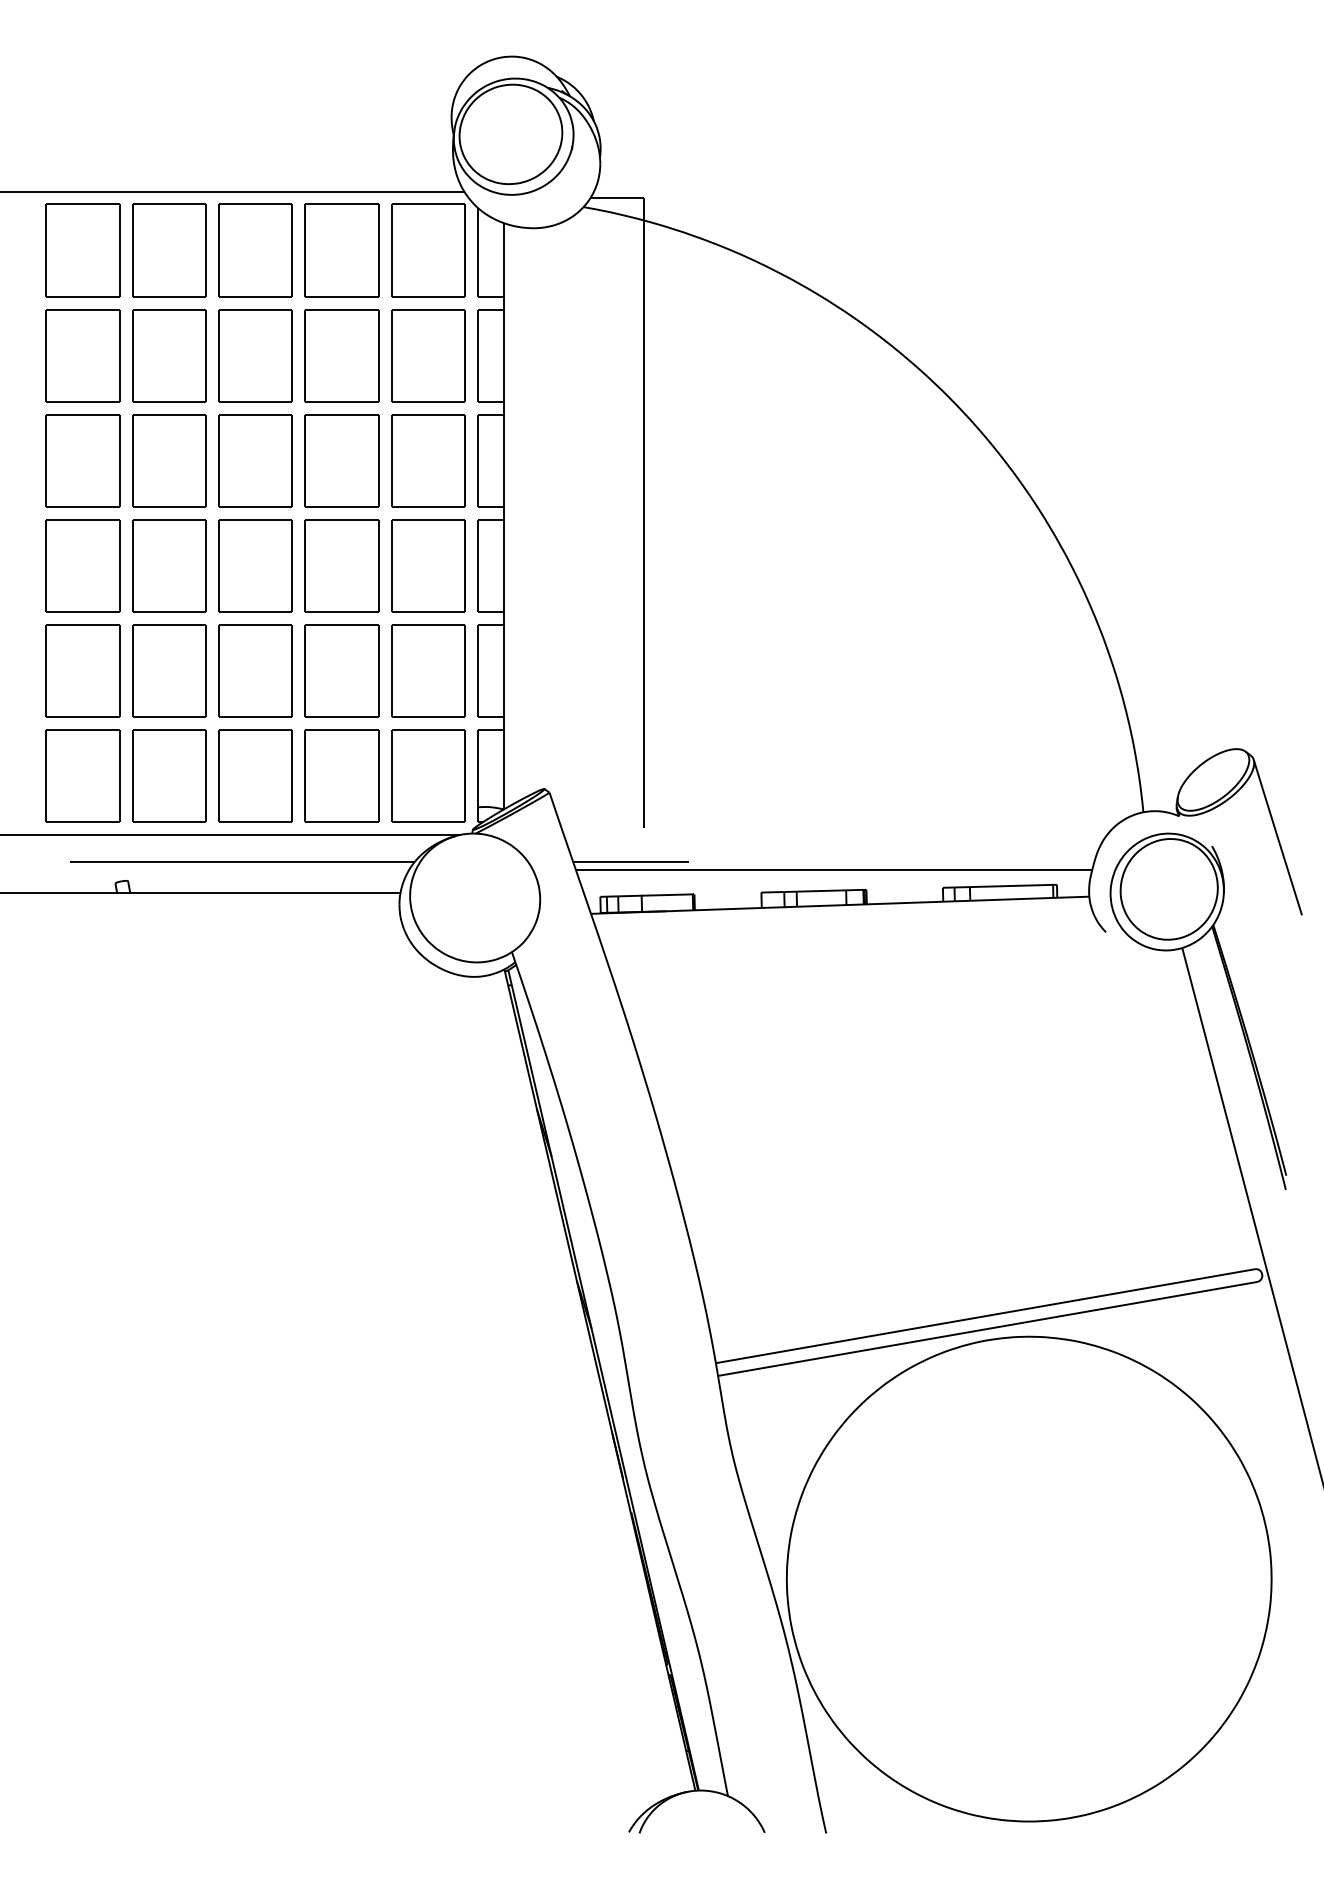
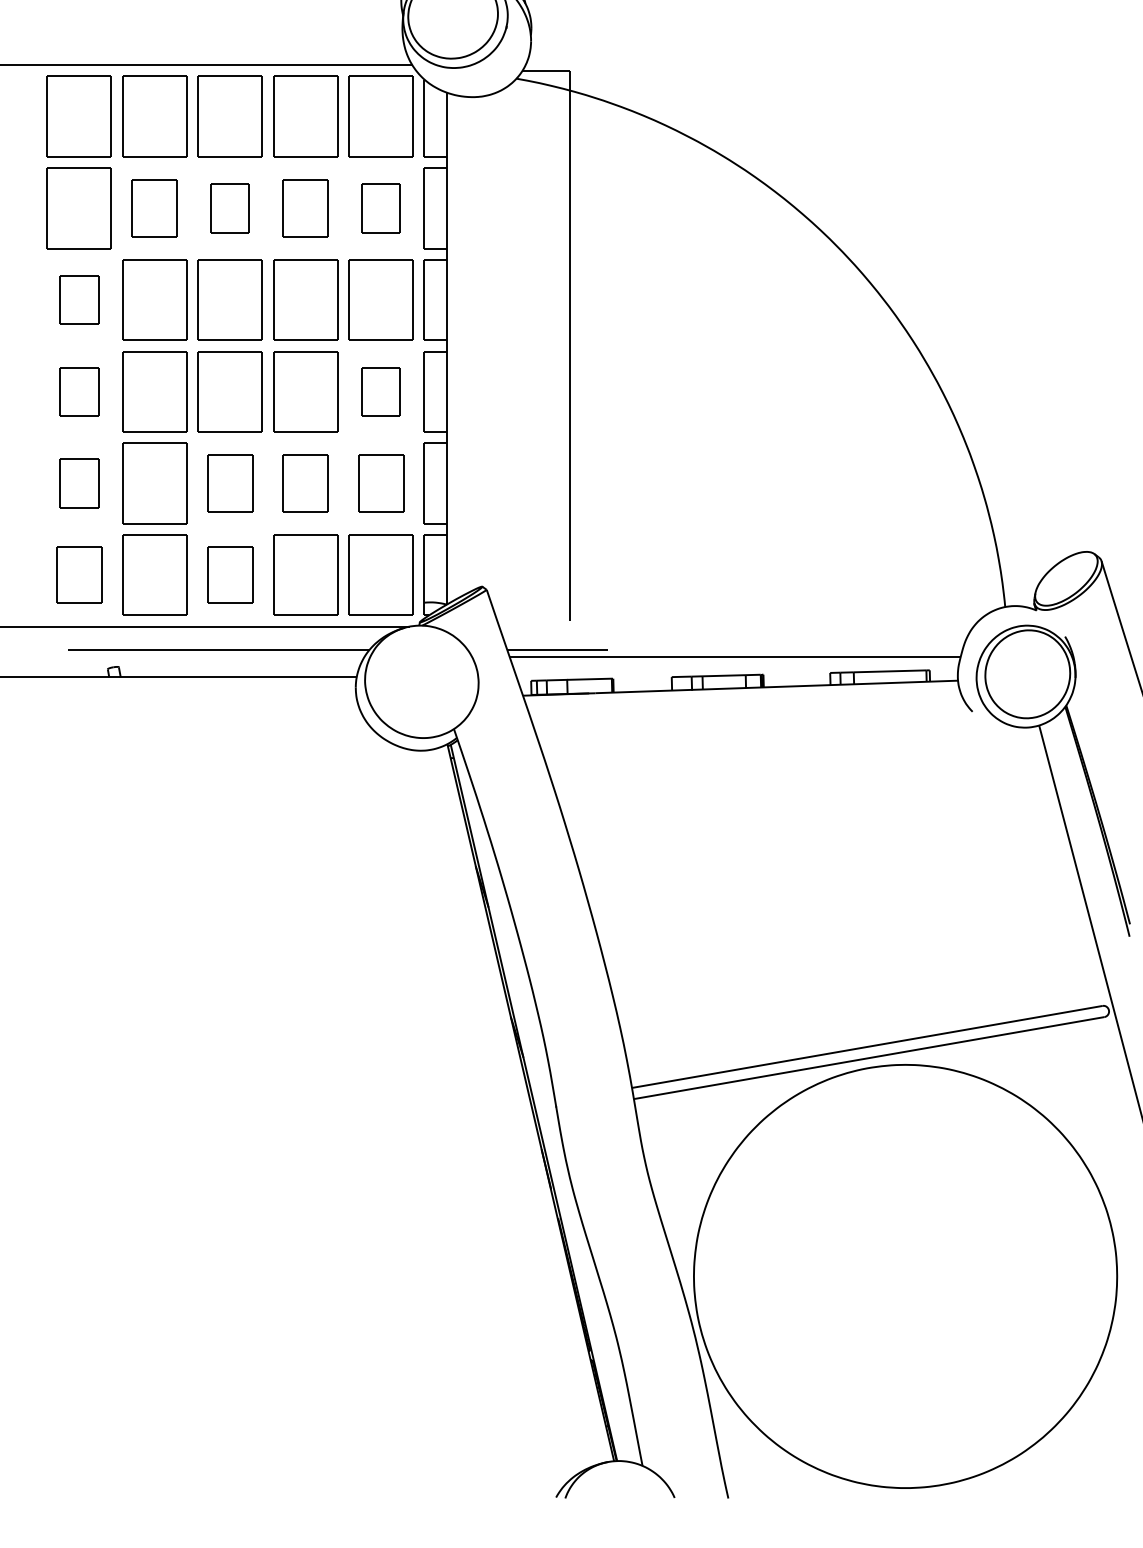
part: (169, 355) -> (155, 208), size x0.7
part: (255, 355) -> (230, 208), size x0.6
part: (341, 355) -> (305, 208), size x0.7
part: (428, 355) -> (381, 208), size x0.6
part: (82, 460) -> (79, 299), size x0.6
part: (82, 565) -> (79, 391), size x0.6
part: (428, 565) -> (381, 391), size x0.6
part: (82, 670) -> (79, 483), size x0.6
part: (255, 670) -> (230, 483), size x0.7
part: (341, 670) -> (305, 483), size x0.7
part: (428, 670) -> (381, 483), size x0.7
part: (82, 775) -> (79, 574), size x0.7
part: (255, 775) -> (230, 574), size x0.7

